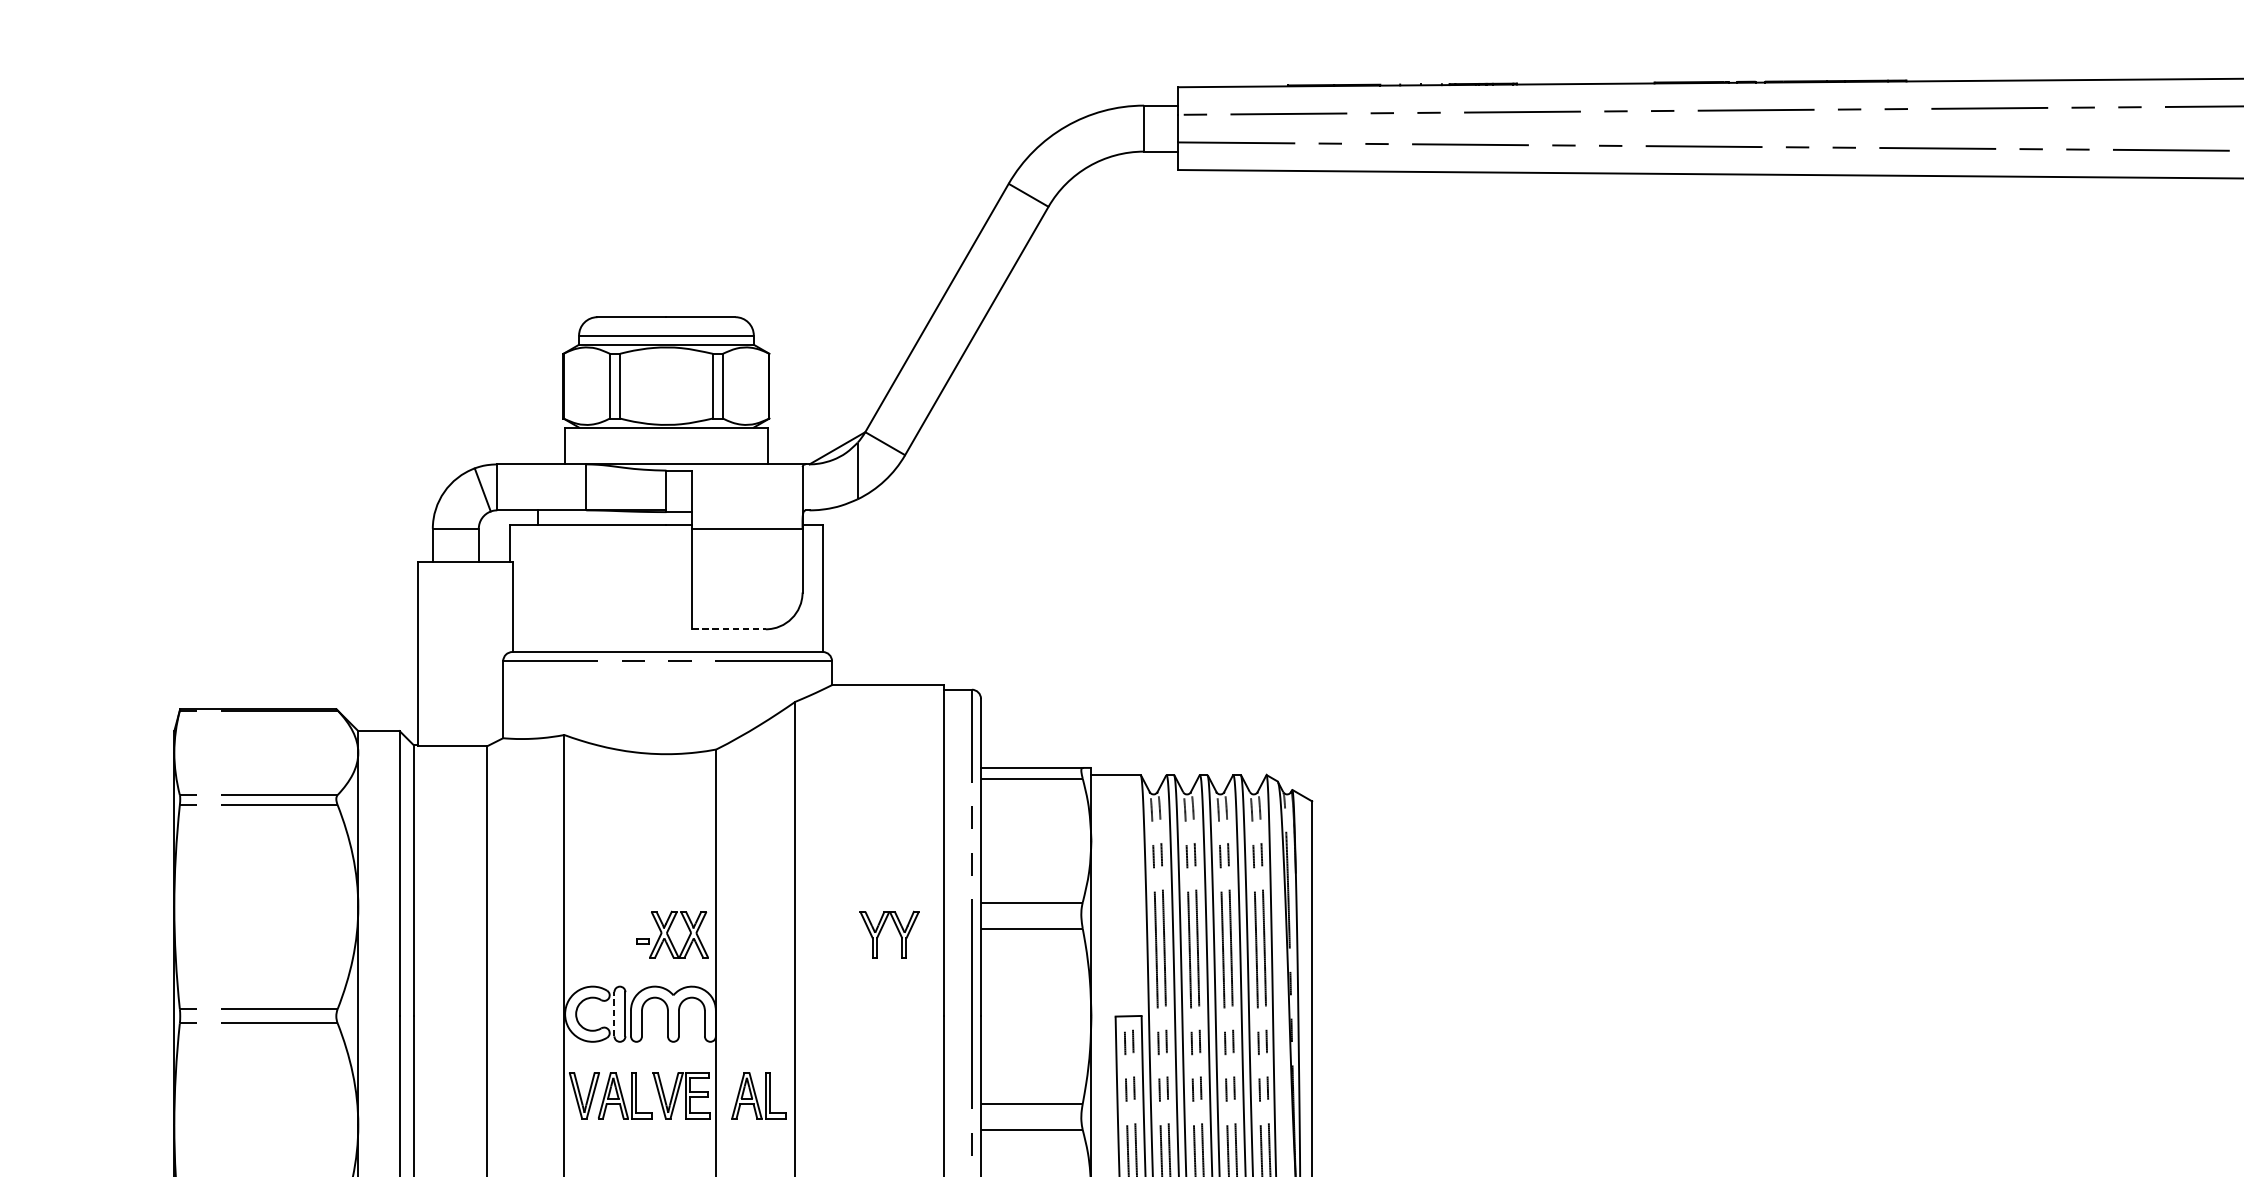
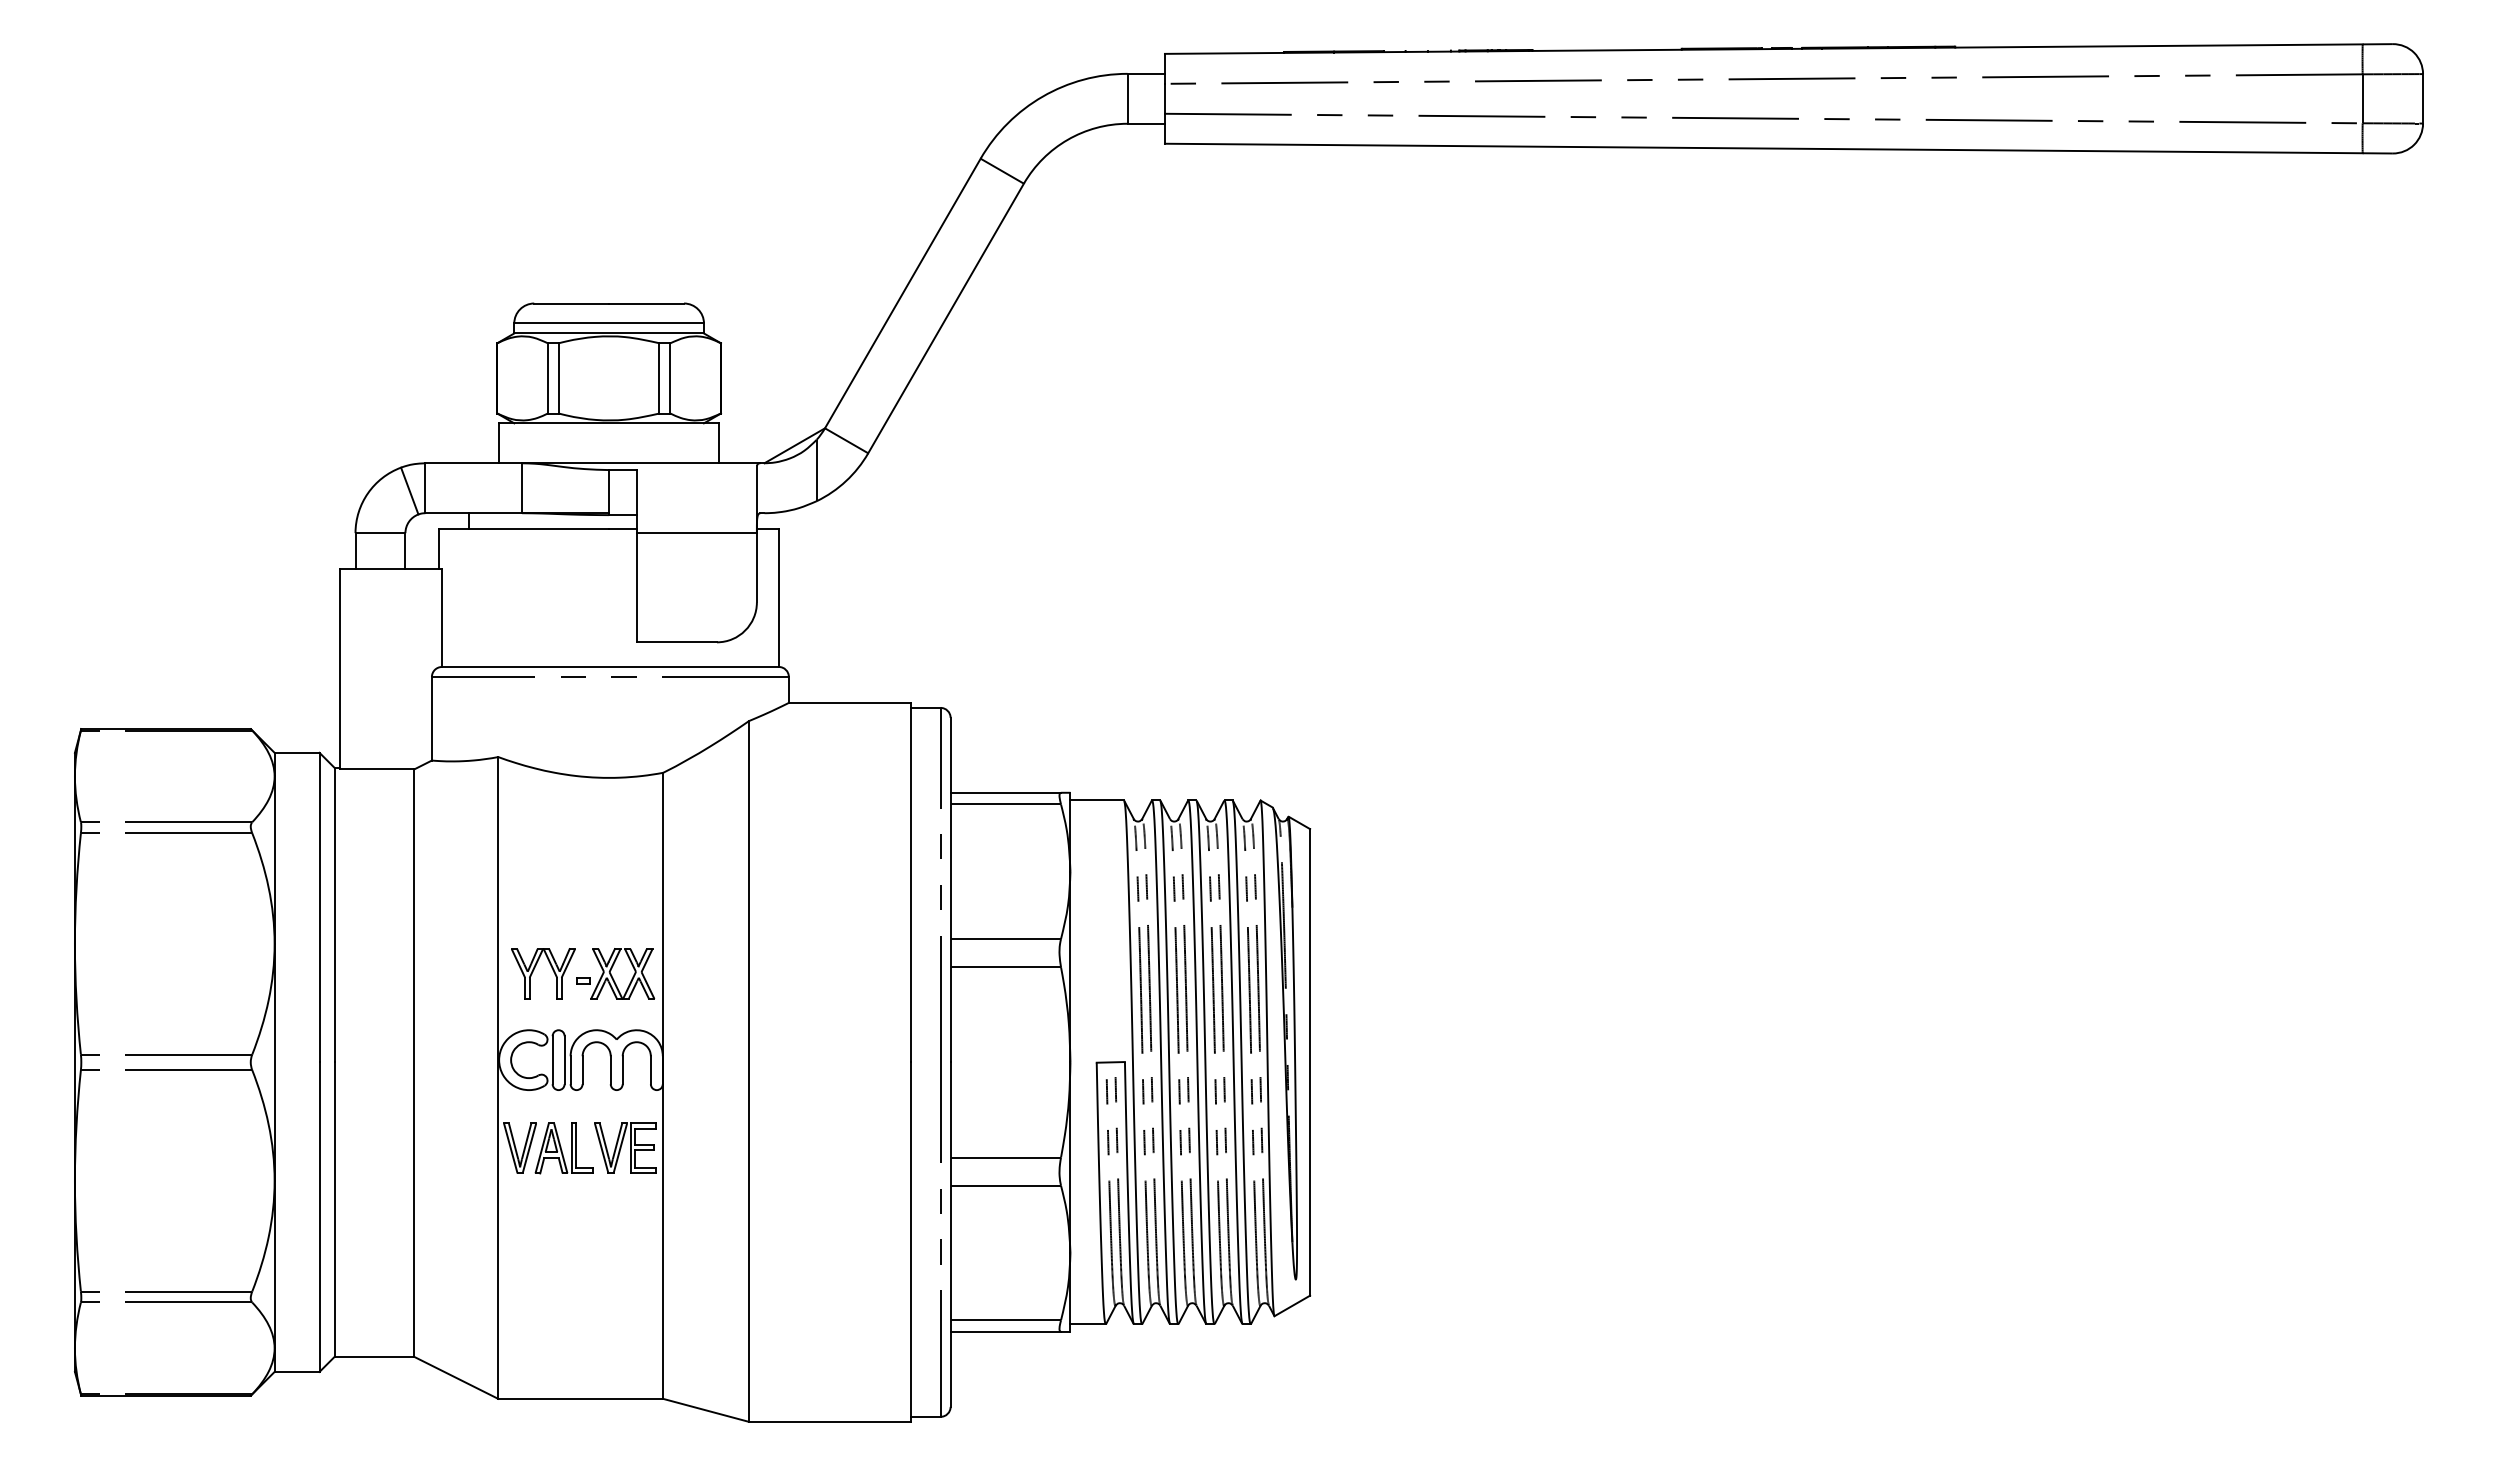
line: (729, 629) -> (677, 642), dashed -> solid
part: (897, 929) -> (551, 968), moved
line: (614, 1014) -> (552, 1060), dashed -> solid
part: (757, 1095) -> (708, 1148), removed

